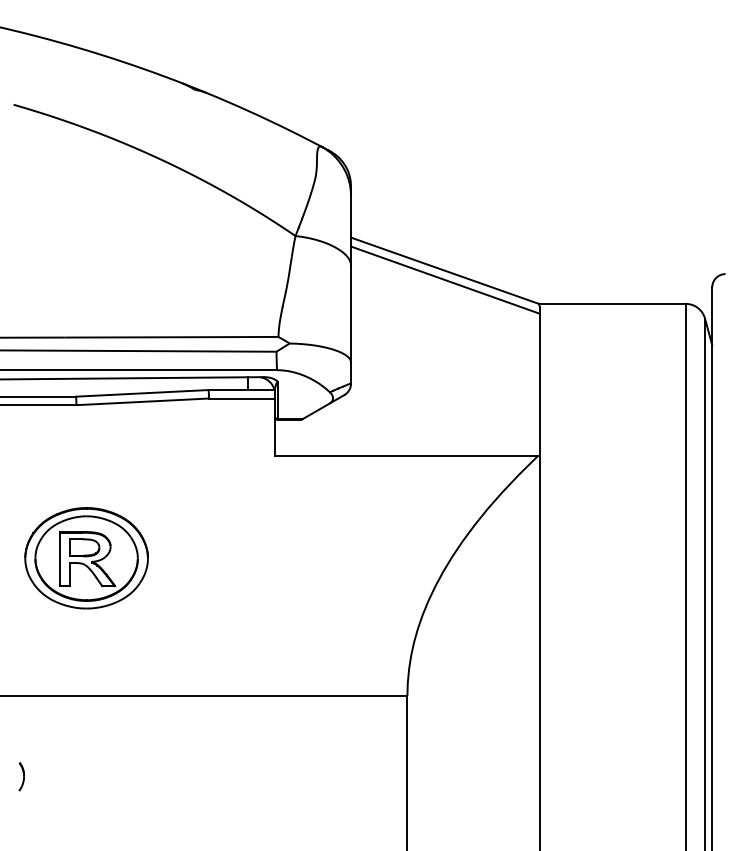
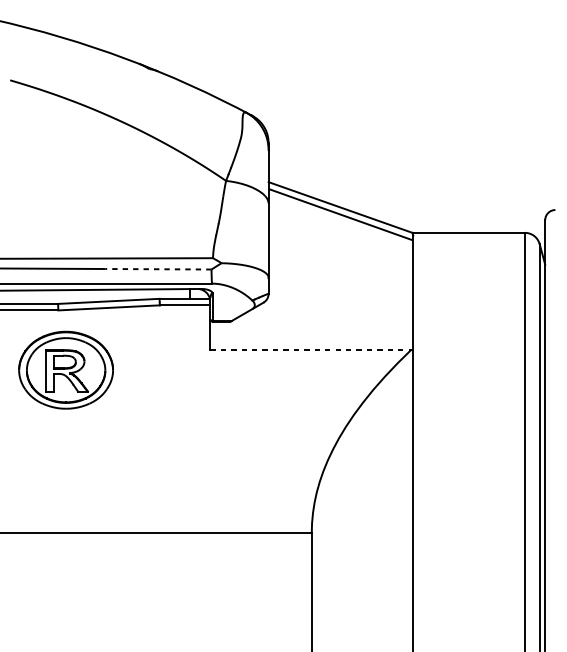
line: (206, 351) -> (157, 269), solid -> dashed
line: (407, 456) -> (311, 349), solid -> dashed
part: (86, 558) -> (66, 370), moved
part: (21, 776) -> (16, 594), removed

